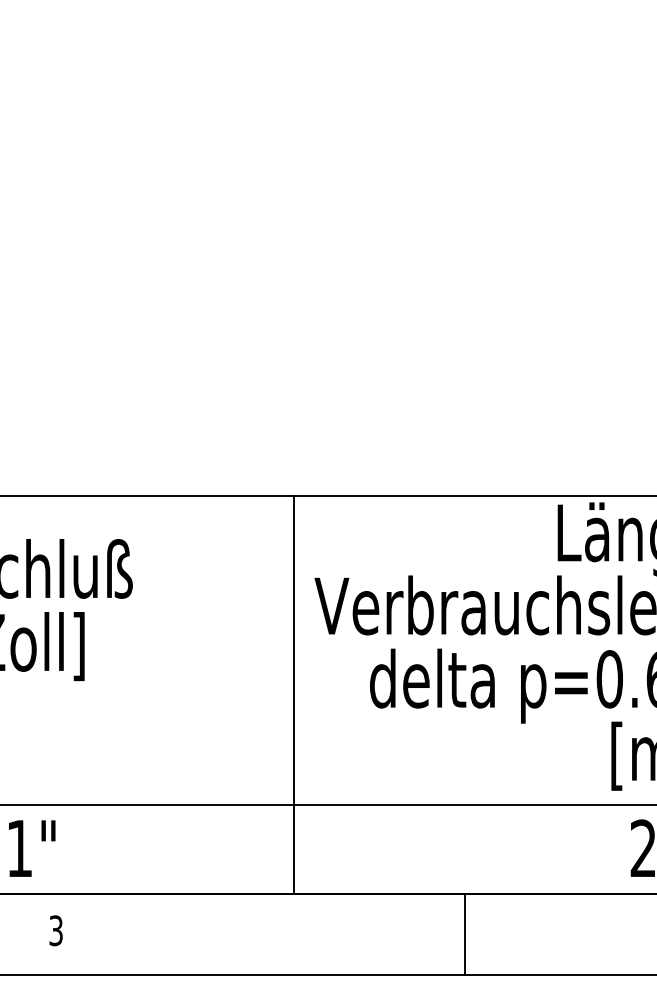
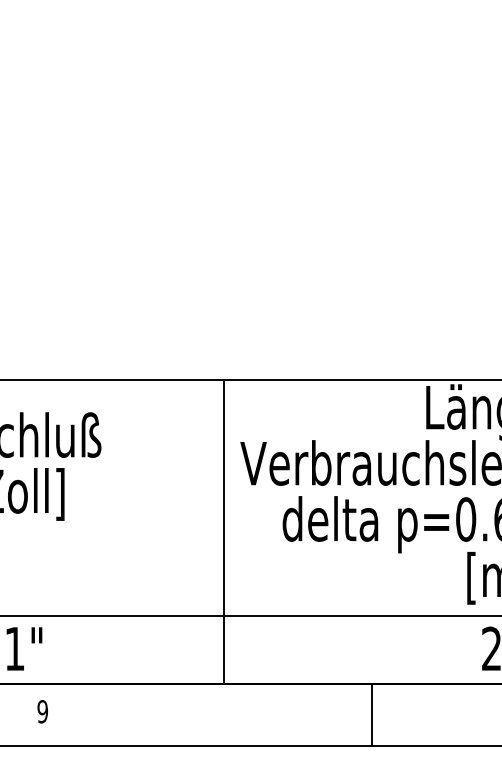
text: (55, 930) -> (42, 711), 3 -> 9
line: (465, 934) -> (372, 714), moved

